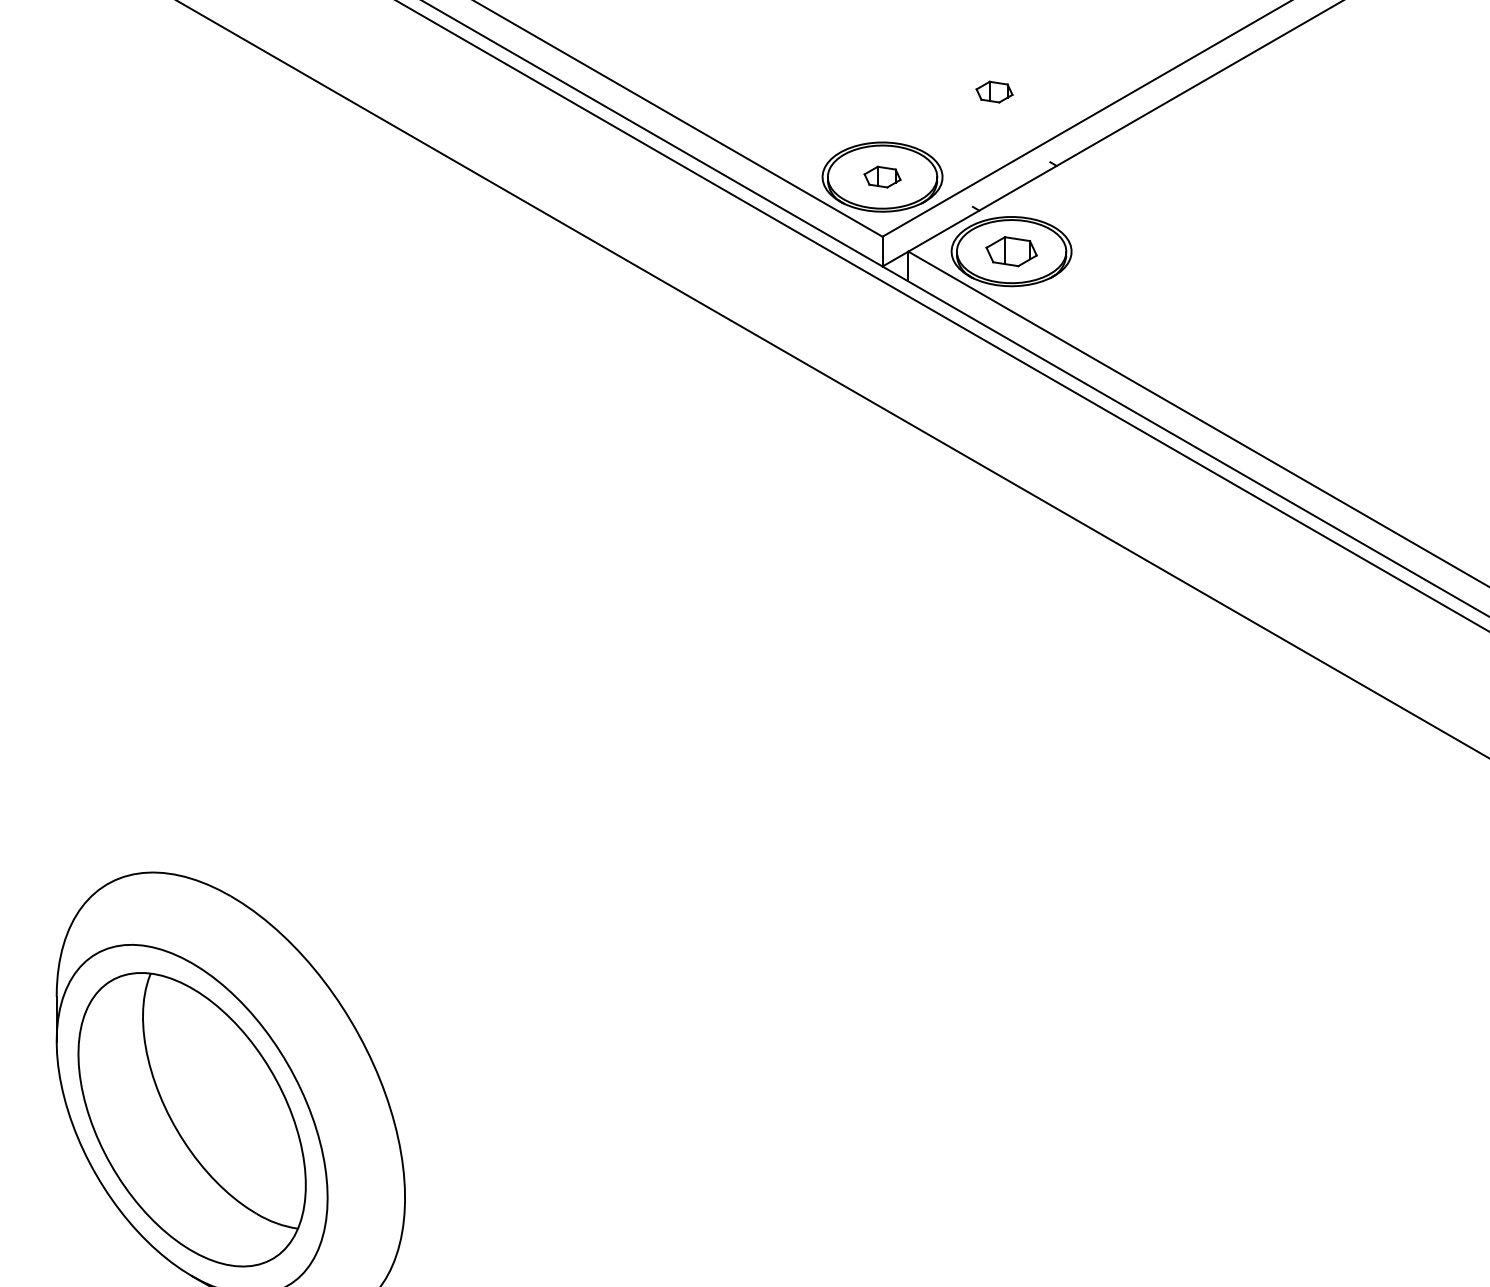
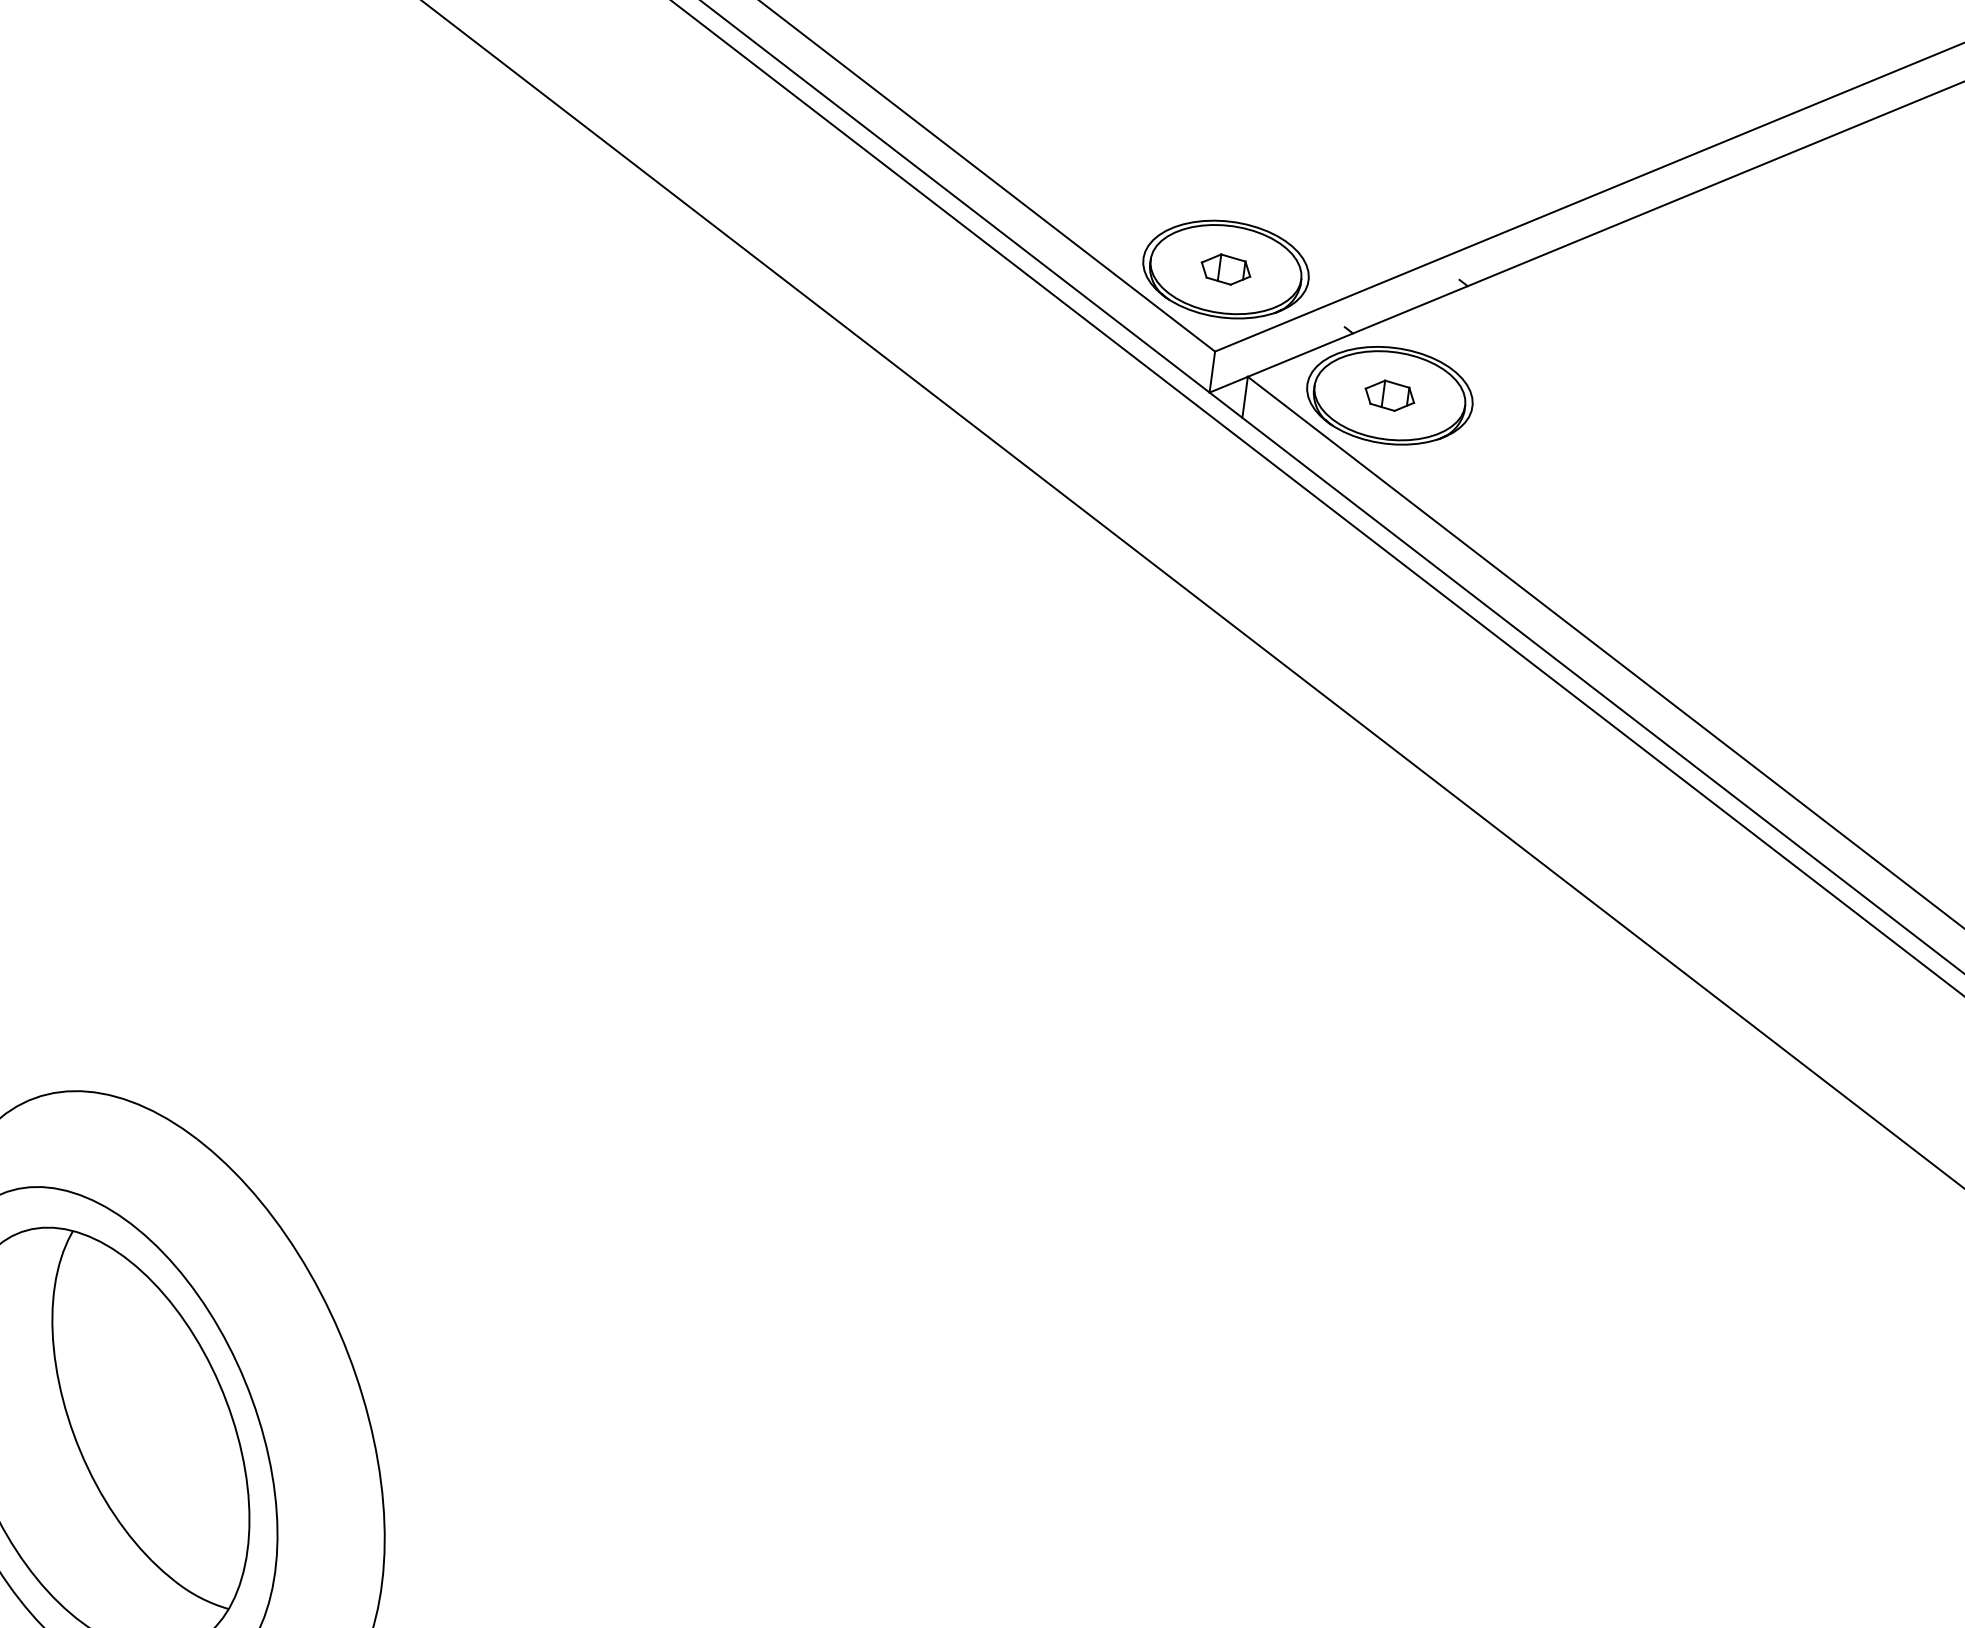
part: (994, 91) -> (1395, 172), removed
part: (1011, 251) -> (1389, 395), size x0.71

